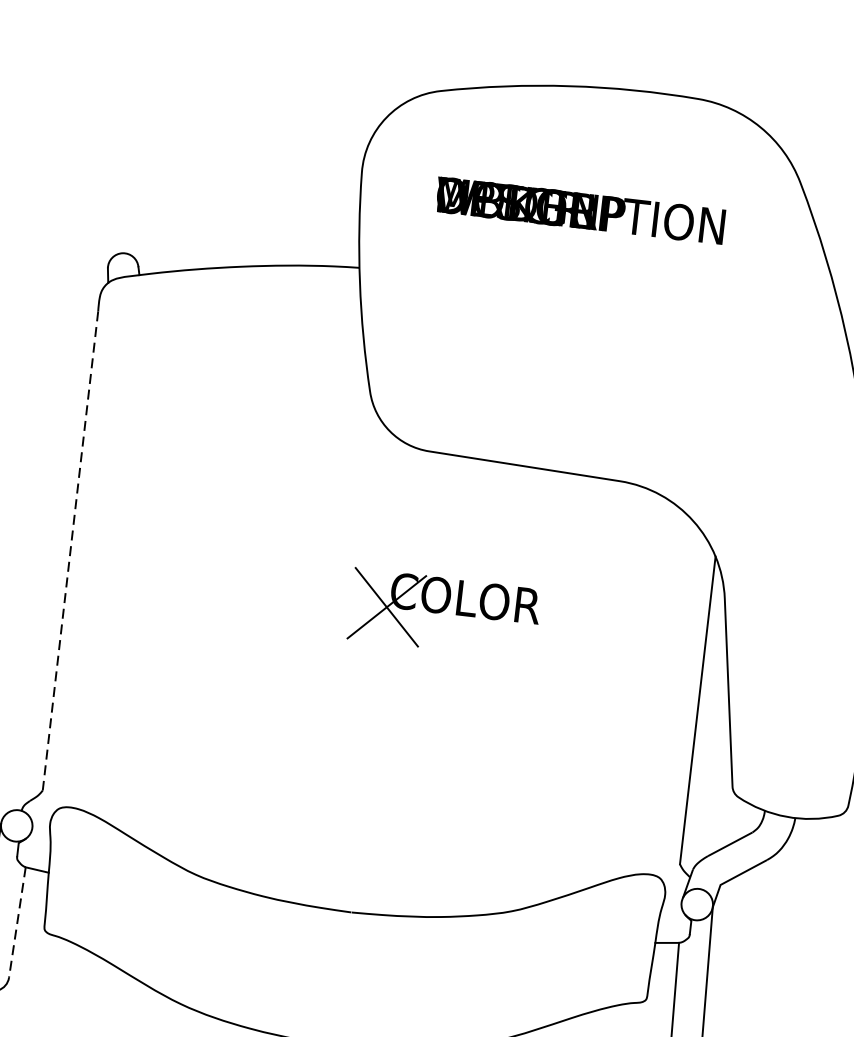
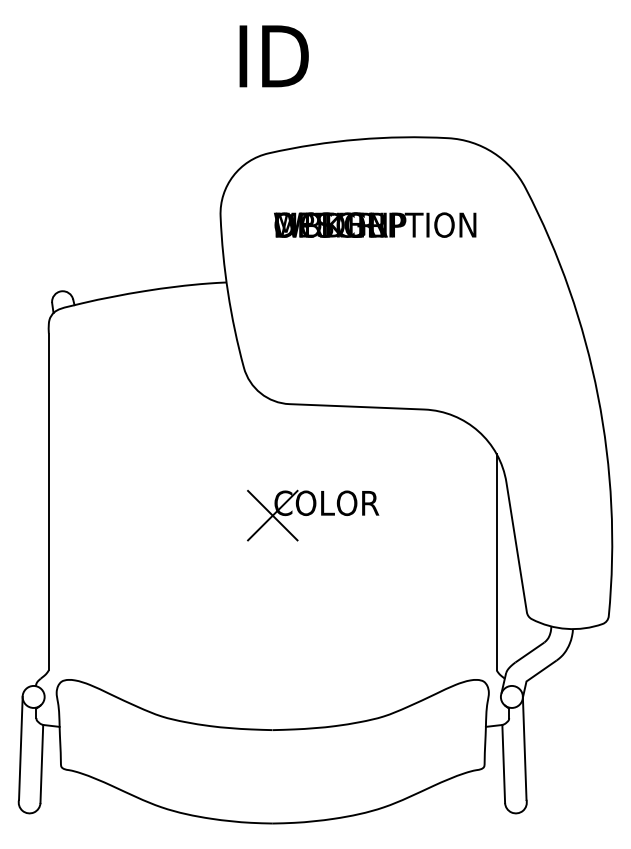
line: (69, 551) -> (48, 502), dashed -> solid
line: (16, 921) -> (41, 763), dashed -> solid

